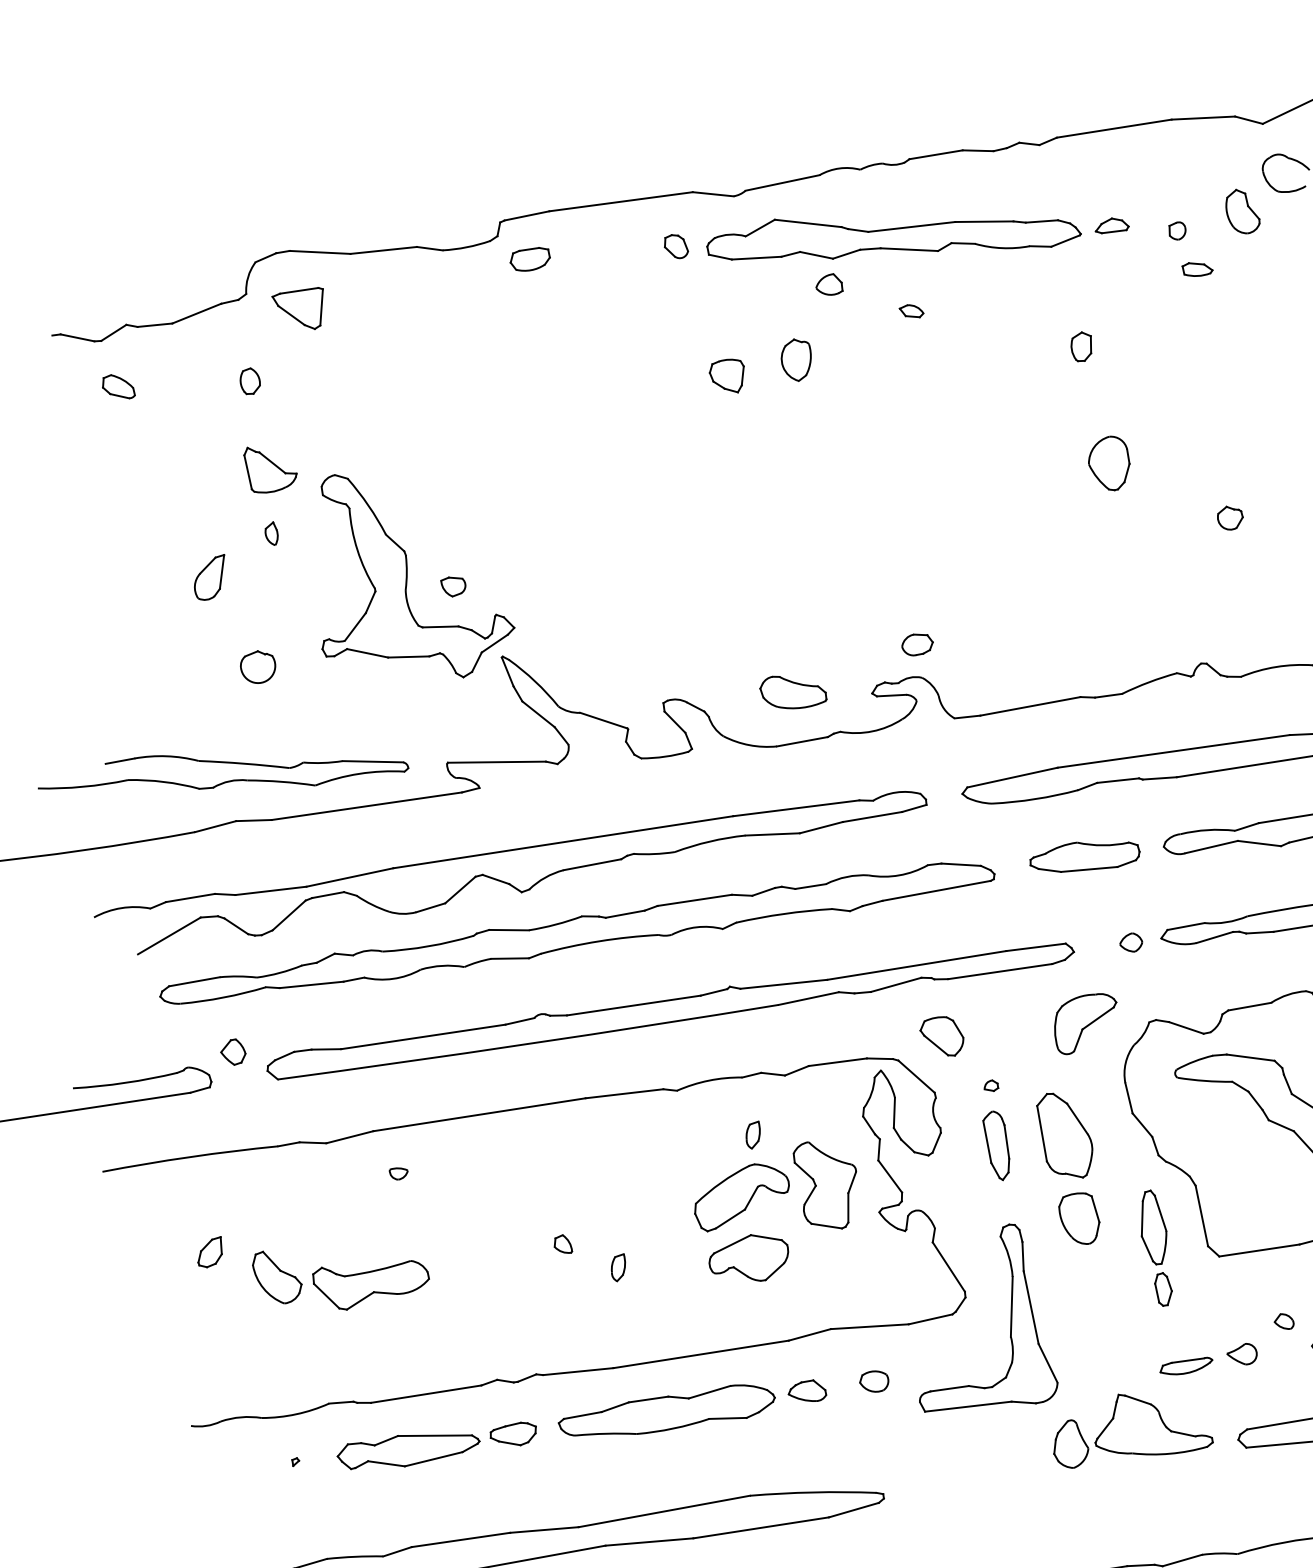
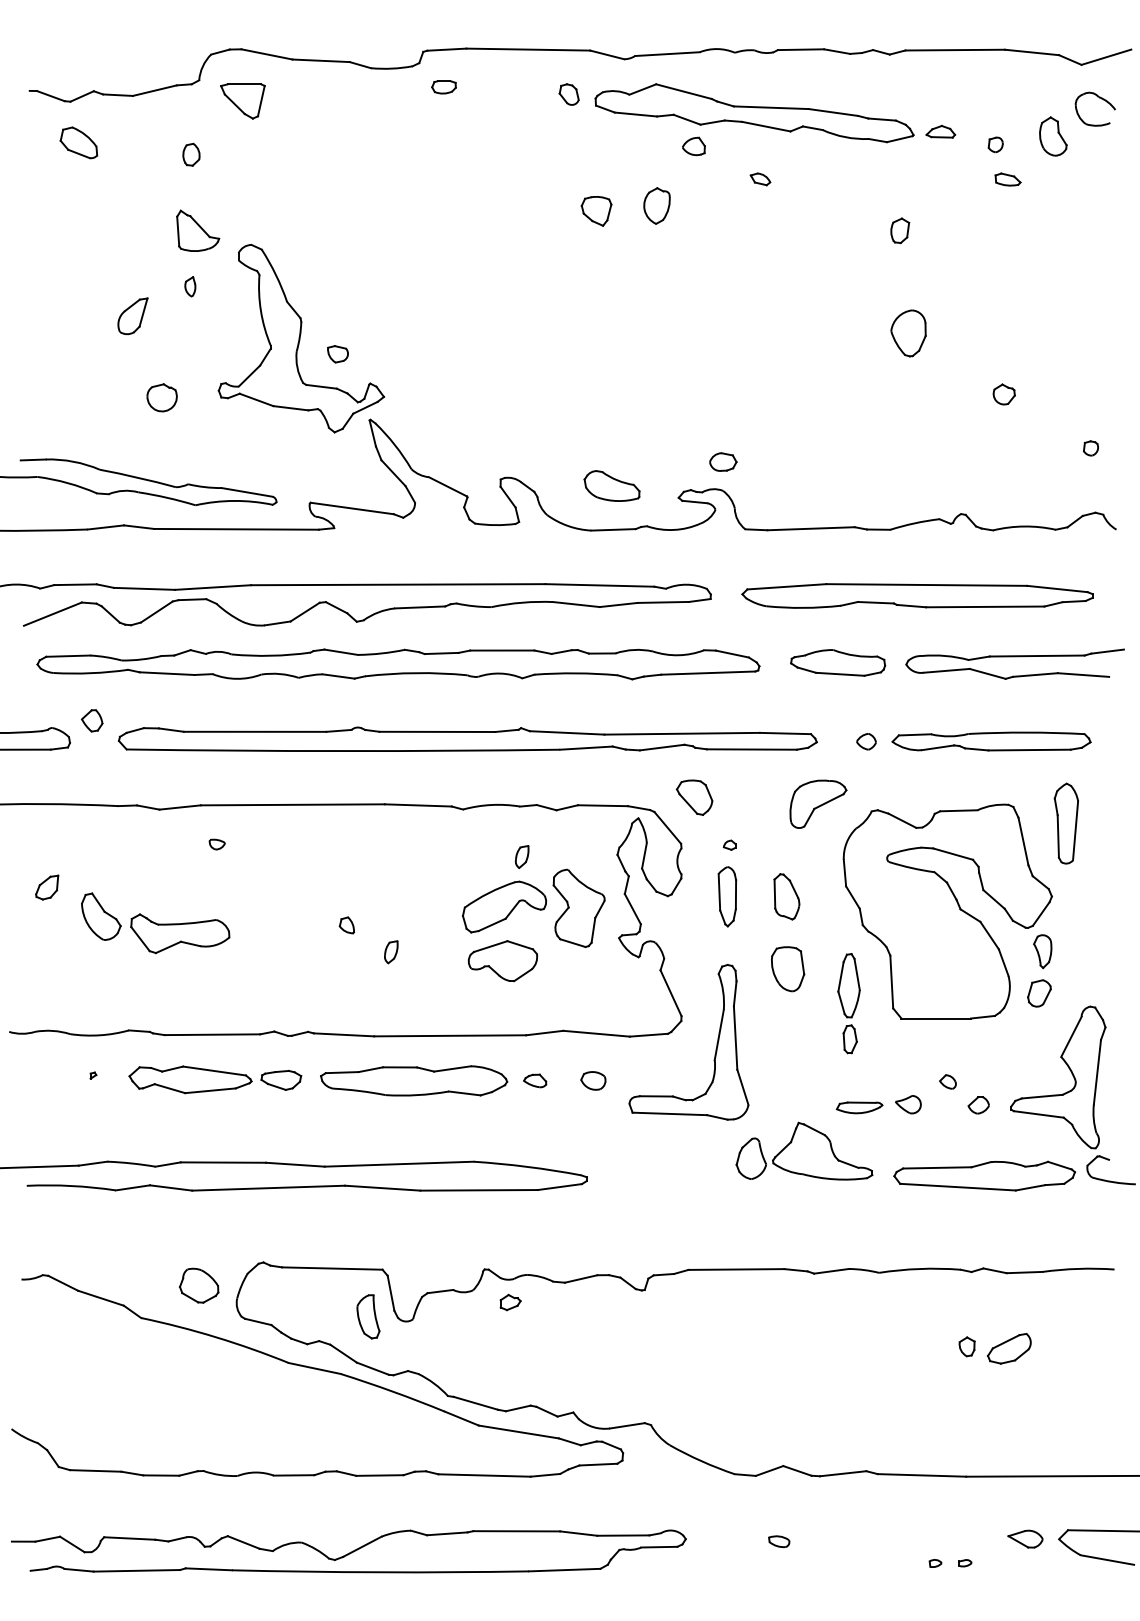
part: (529, 260) -> (443, 87), size x0.7
part: (118, 386) -> (79, 142), size x1.4
part: (1065, 1135) -> (786, 896), size x0.6
part: (806, 1391) -> (534, 1080), size x0.7

